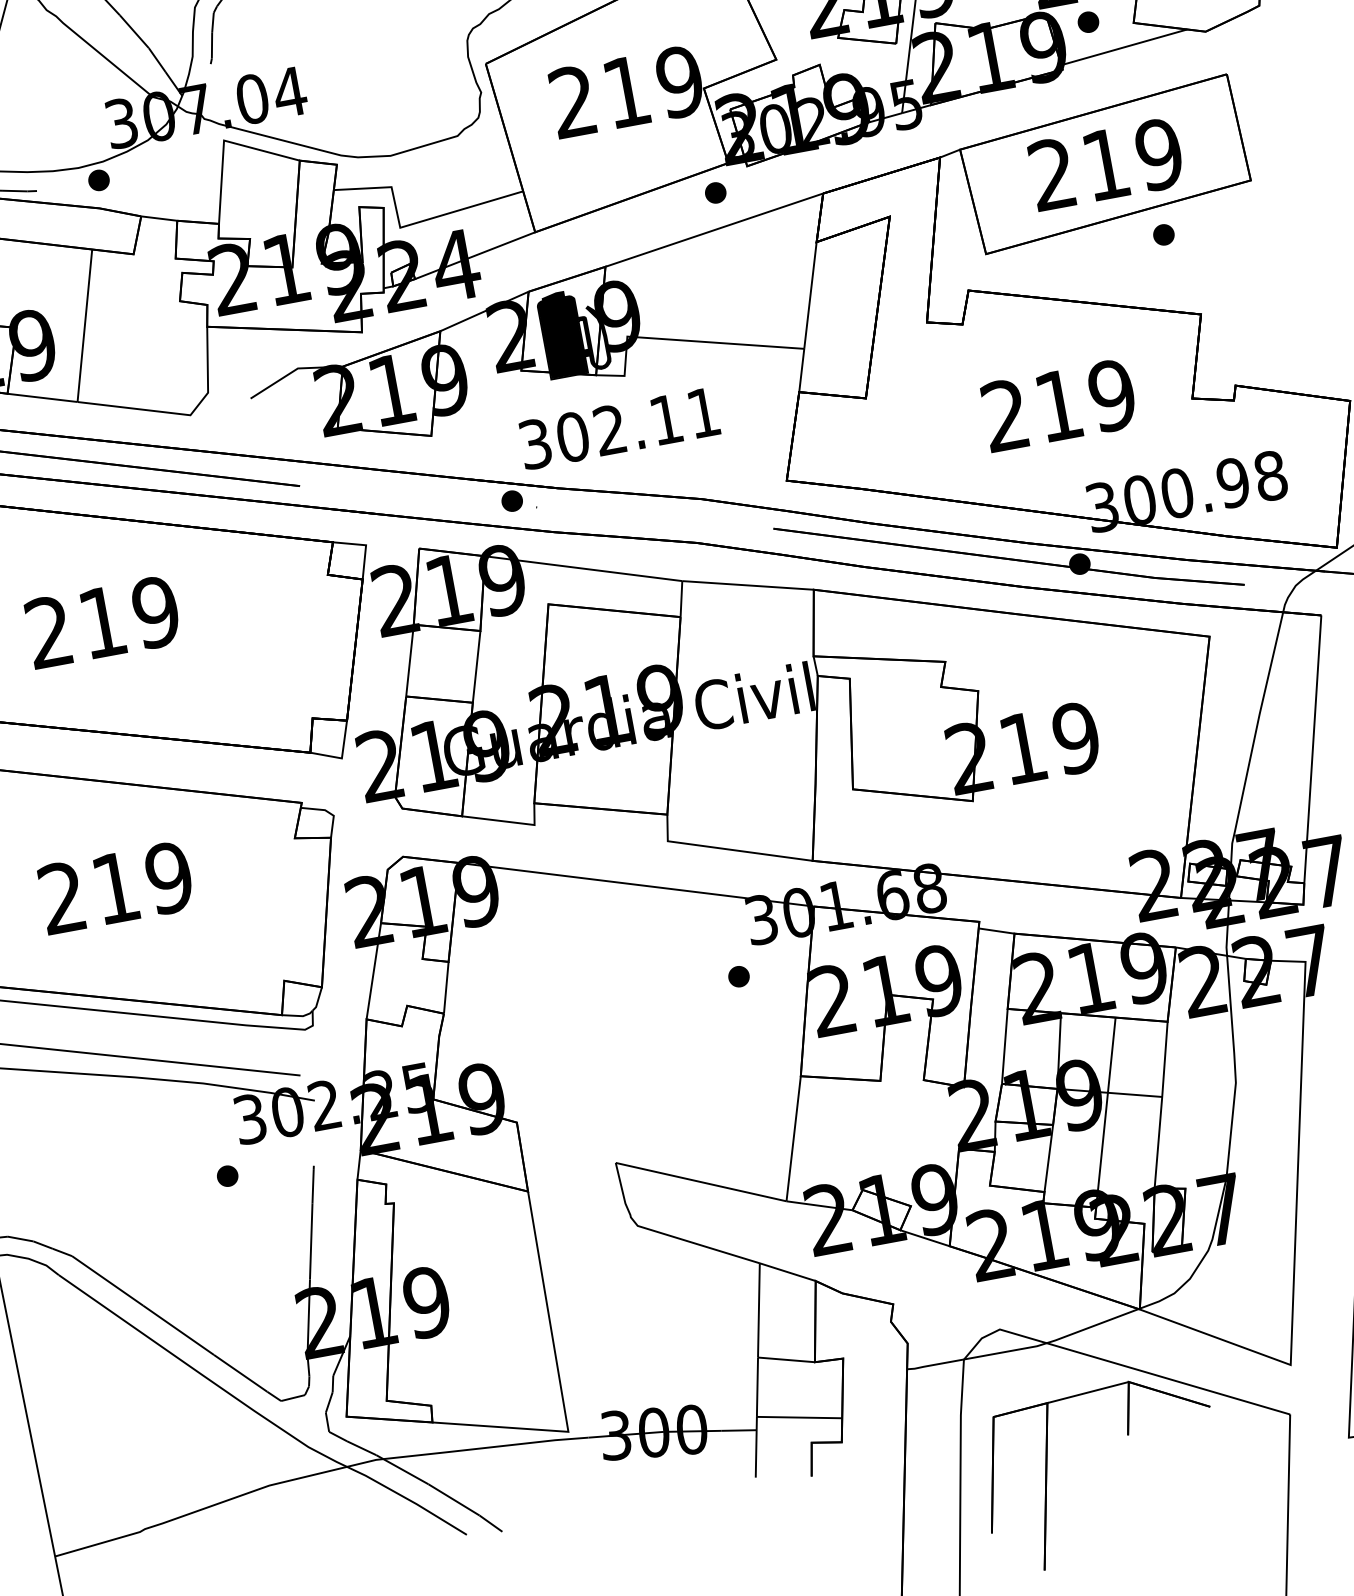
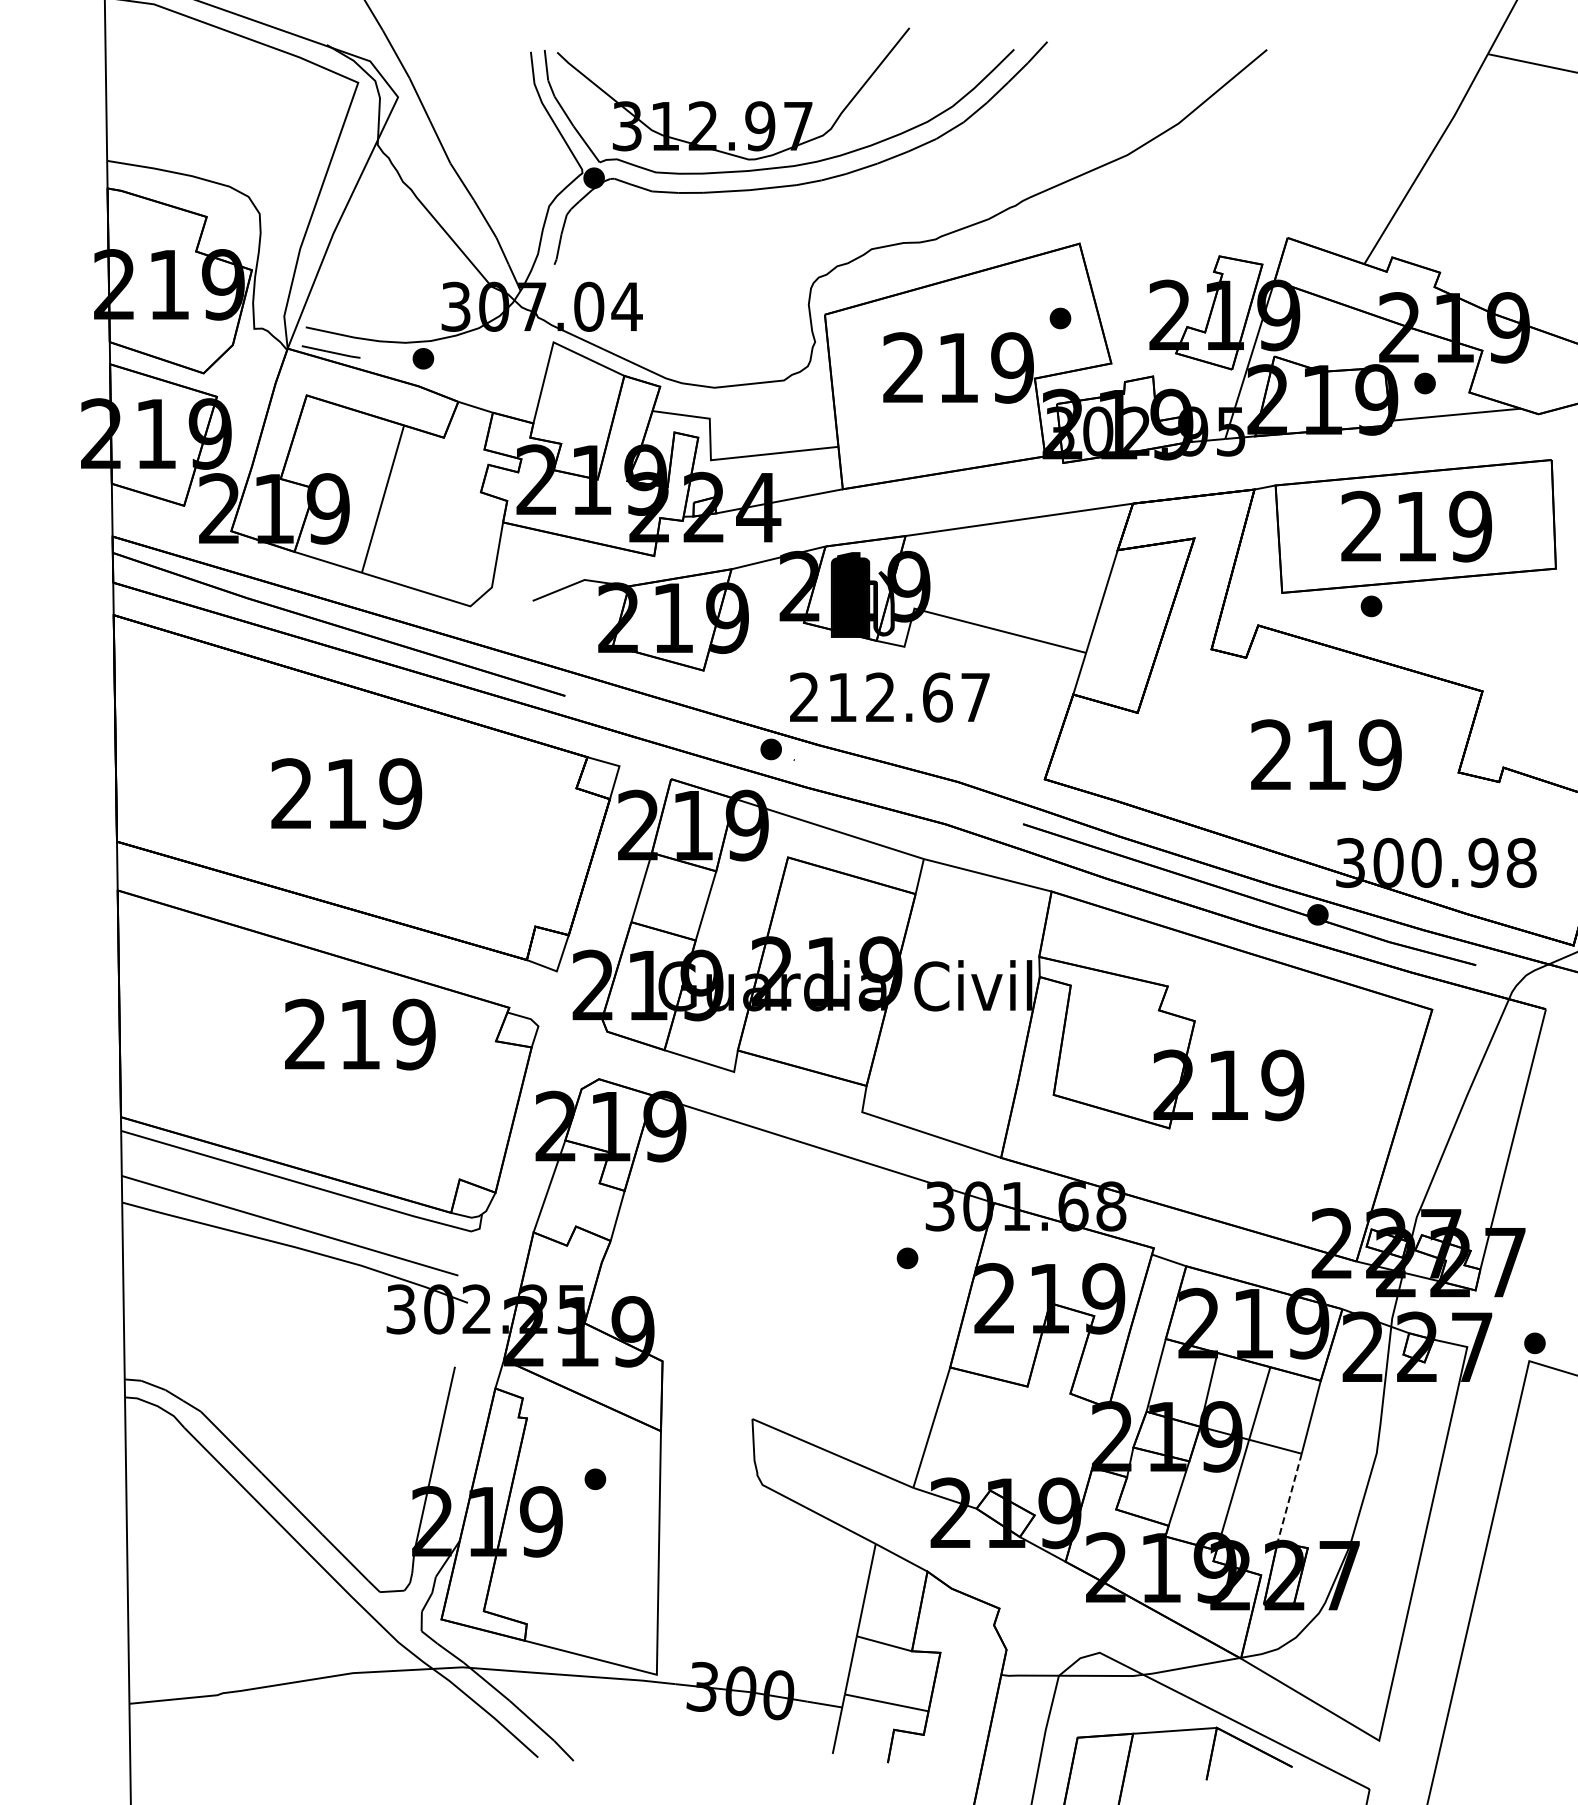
part: (715, 192) -> (1060, 318), moved
part: (1163, 234) -> (1371, 606), moved
text: (619, 428) -> (889, 697), 302.11 -> 212.67
text: (116, 887) -> (360, 1034), moved
line: (1158, 1143) -> (1289, 1498), solid -> dashed
part: (227, 1175) -> (595, 1478), moved

